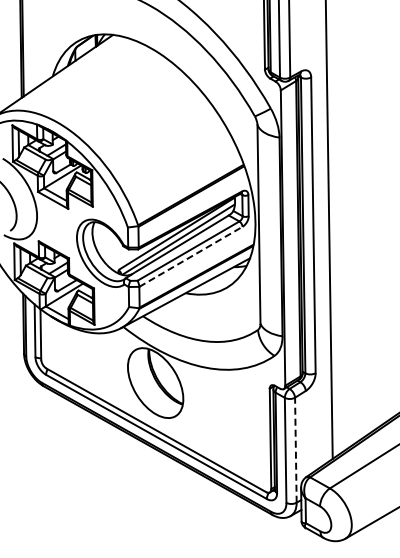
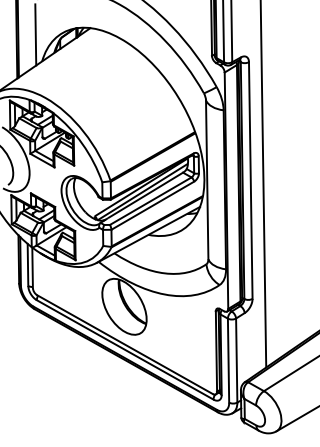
line: (44, 43) -> (35, 35), added
line: (190, 256) -> (152, 205), dashed -> solid
line: (295, 450) -> (236, 360), dashed -> solid

